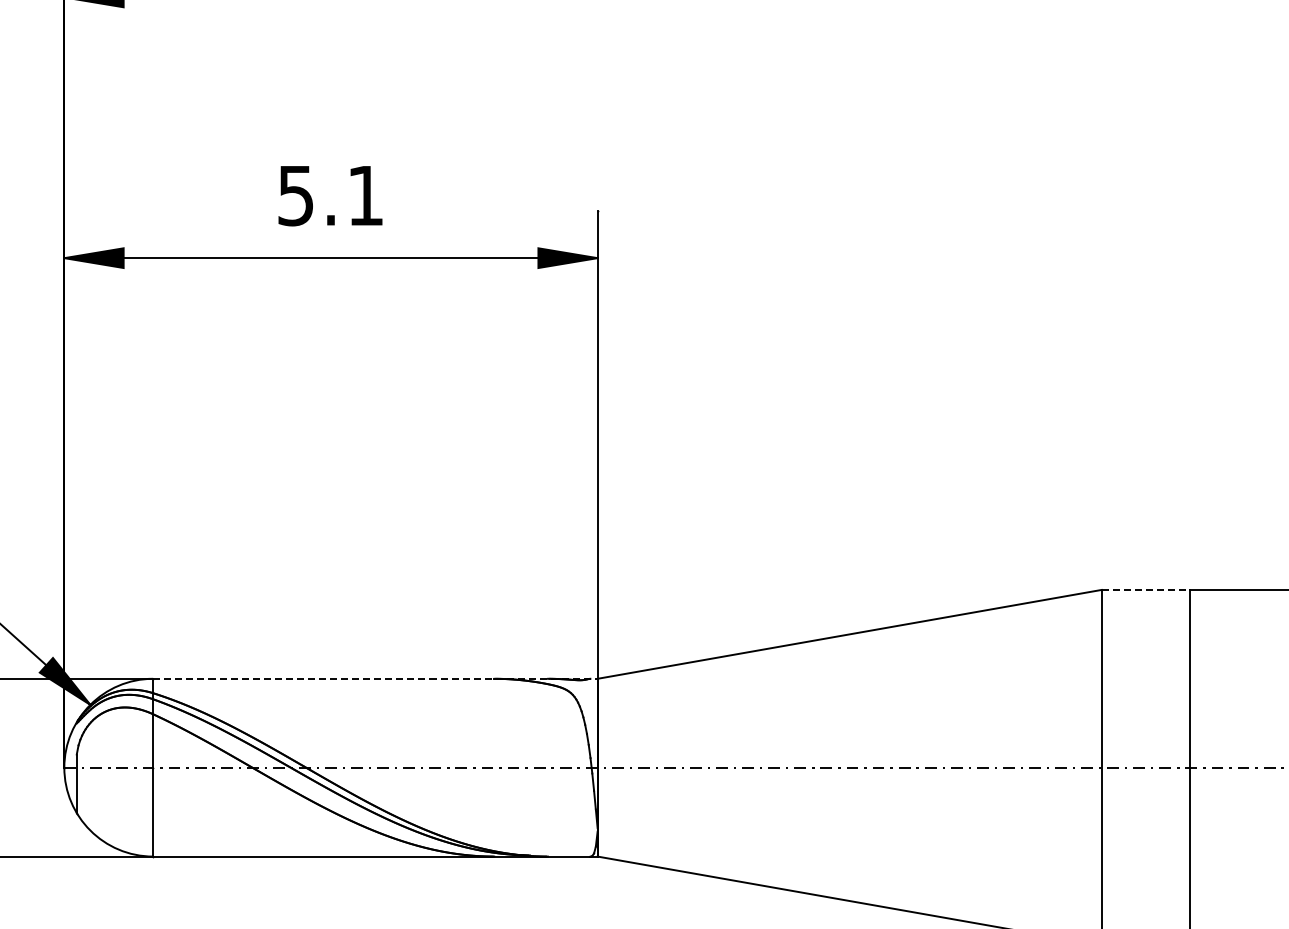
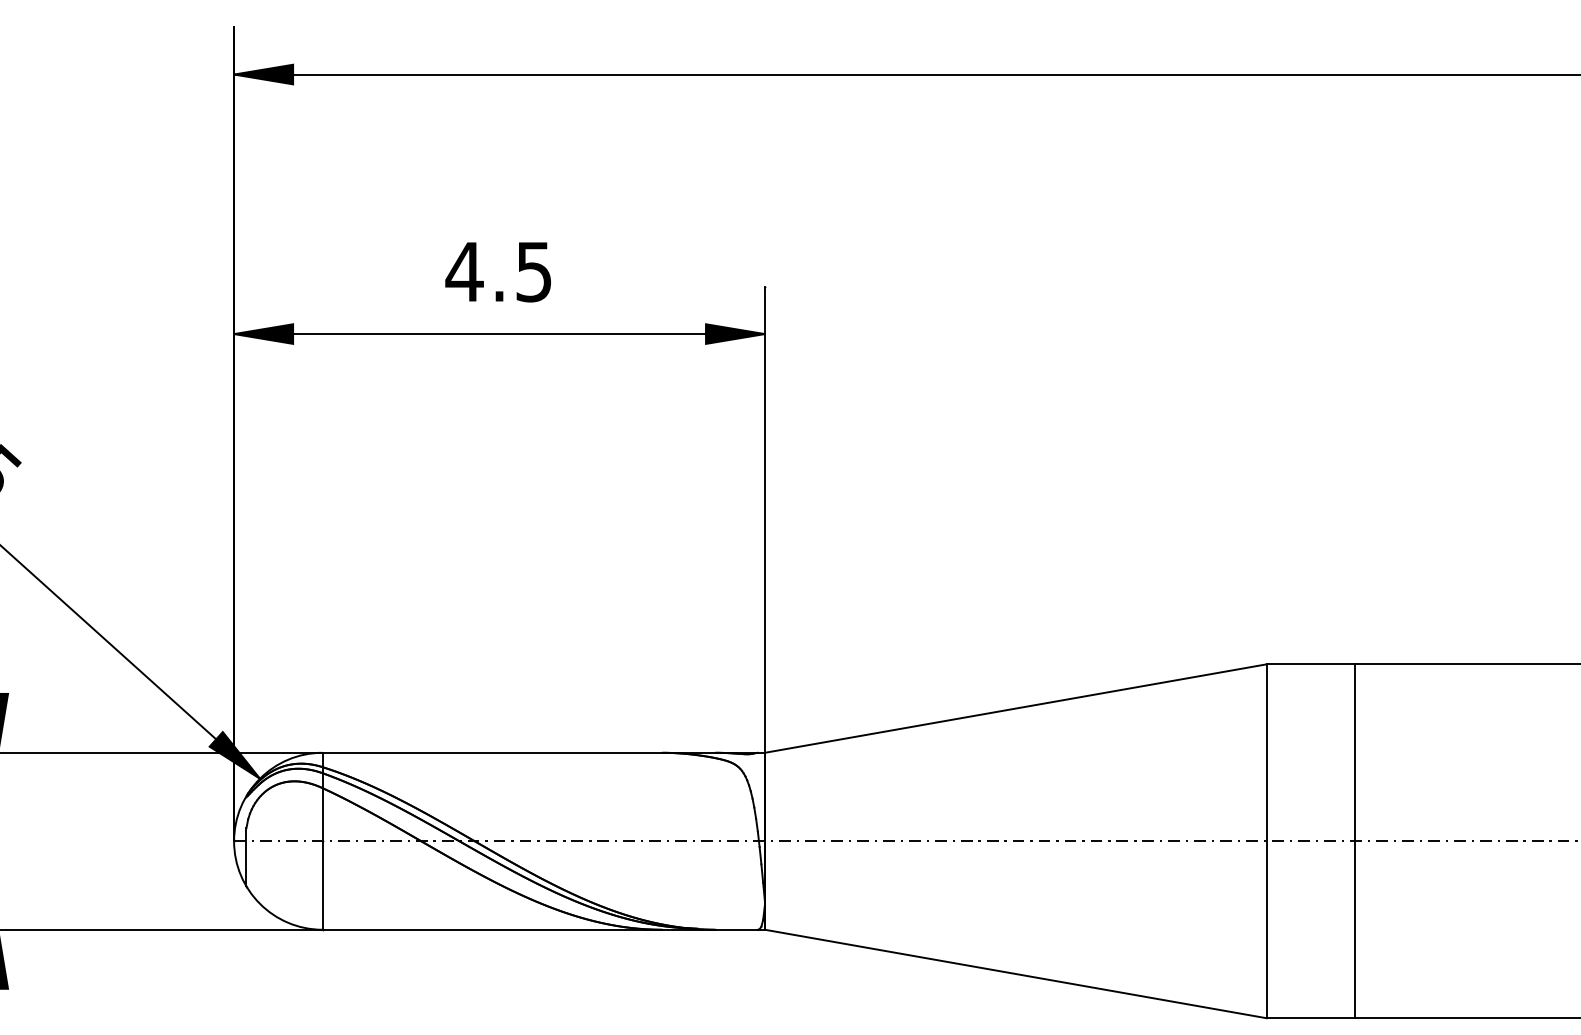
text: (329, 196) -> (498, 272), 5.1 -> 4.5
line: (1146, 590) -> (1311, 664), dashed -> solid
line: (376, 678) -> (544, 752), dashed -> solid

